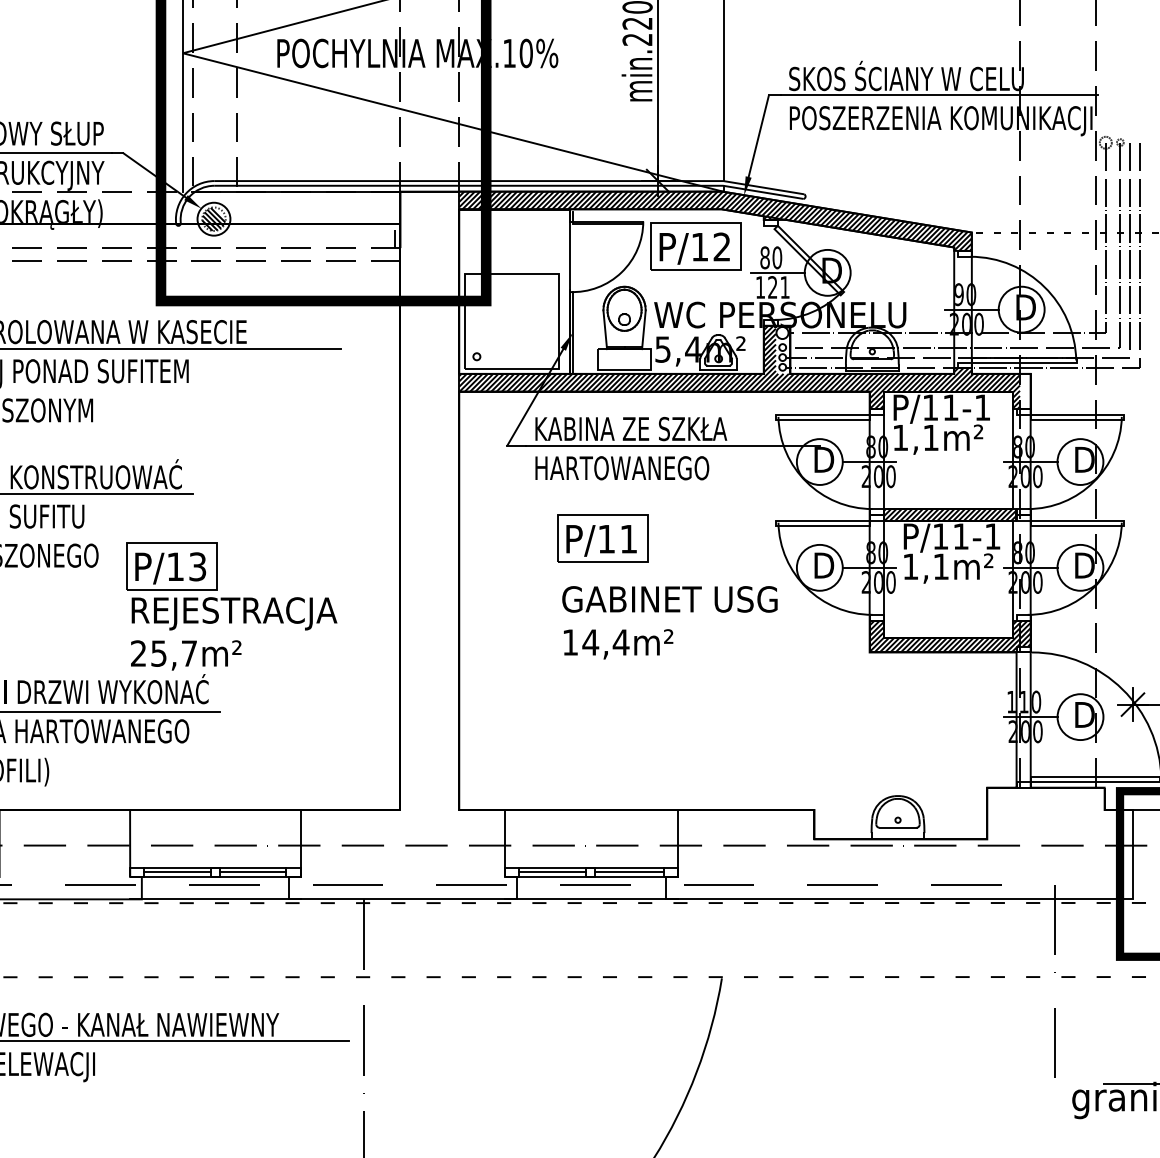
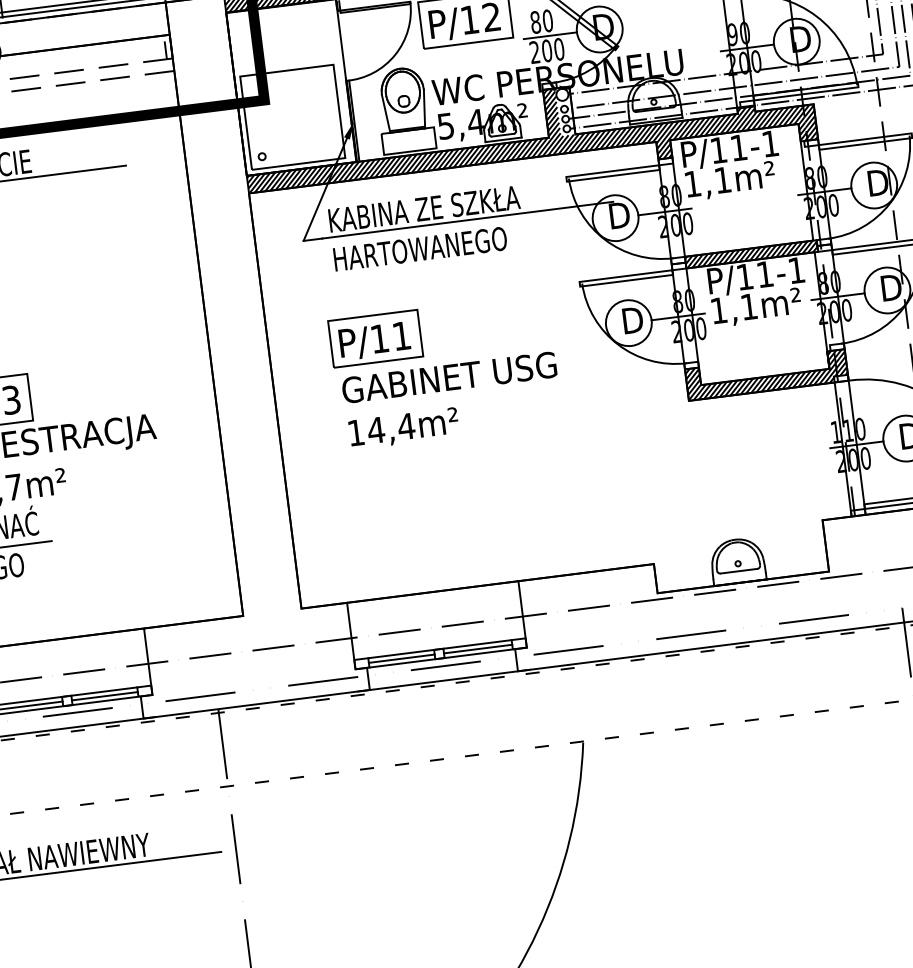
text: (772, 287) -> (546, 50), 121 -> 200
hatch: (1025, 391) -> (810, 122), added
part: (602, 538) -> (375, 338), moved
text: (669, 622) -> (451, 400), moved

